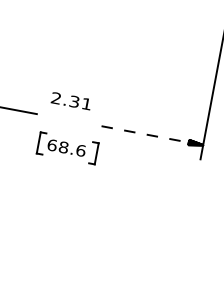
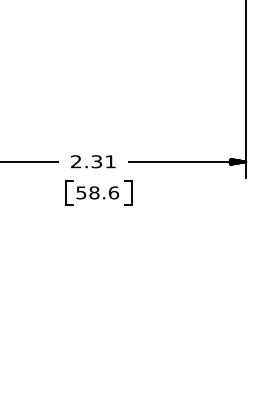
text: (71, 101) -> (93, 161), moved
line: (151, 135) -> (187, 161), dashed -> solid
text: (52, 145) -> (81, 192), 68.6 -> 58.6

